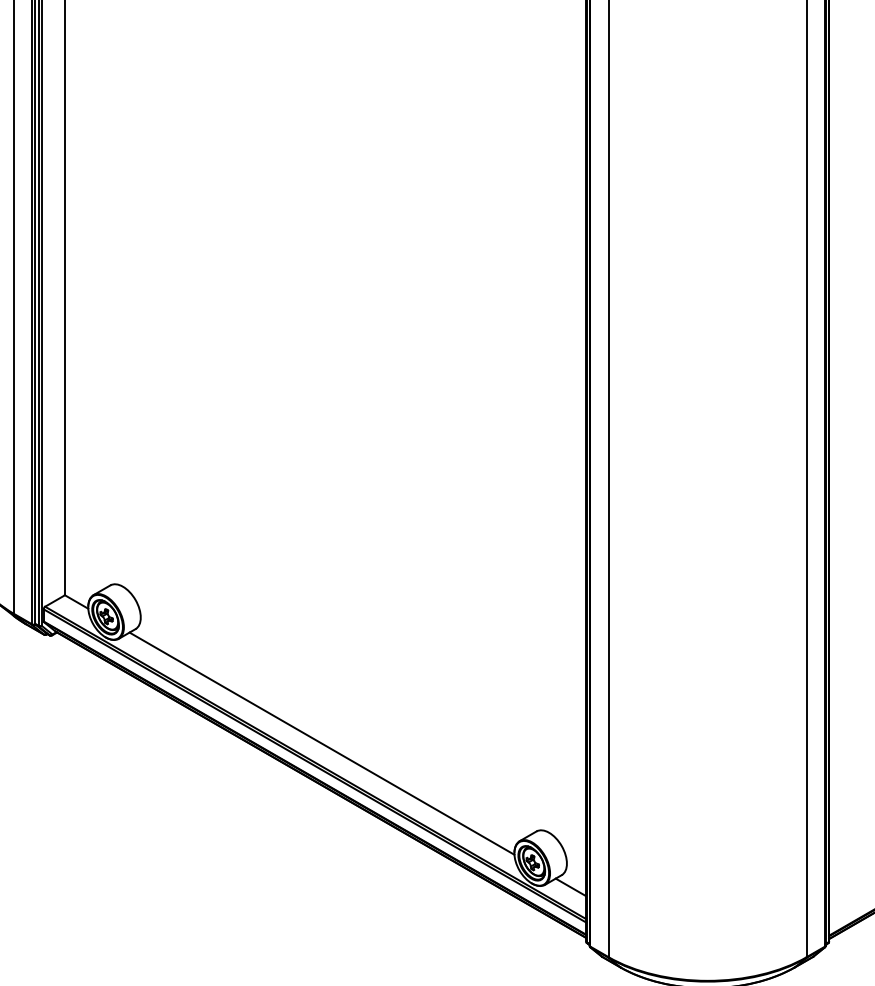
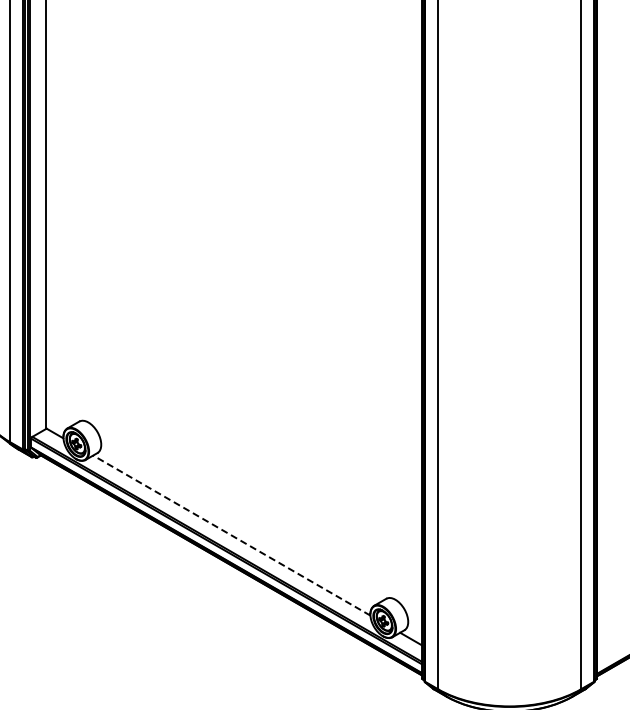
line: (321, 743) -> (231, 535), solid -> dashed

